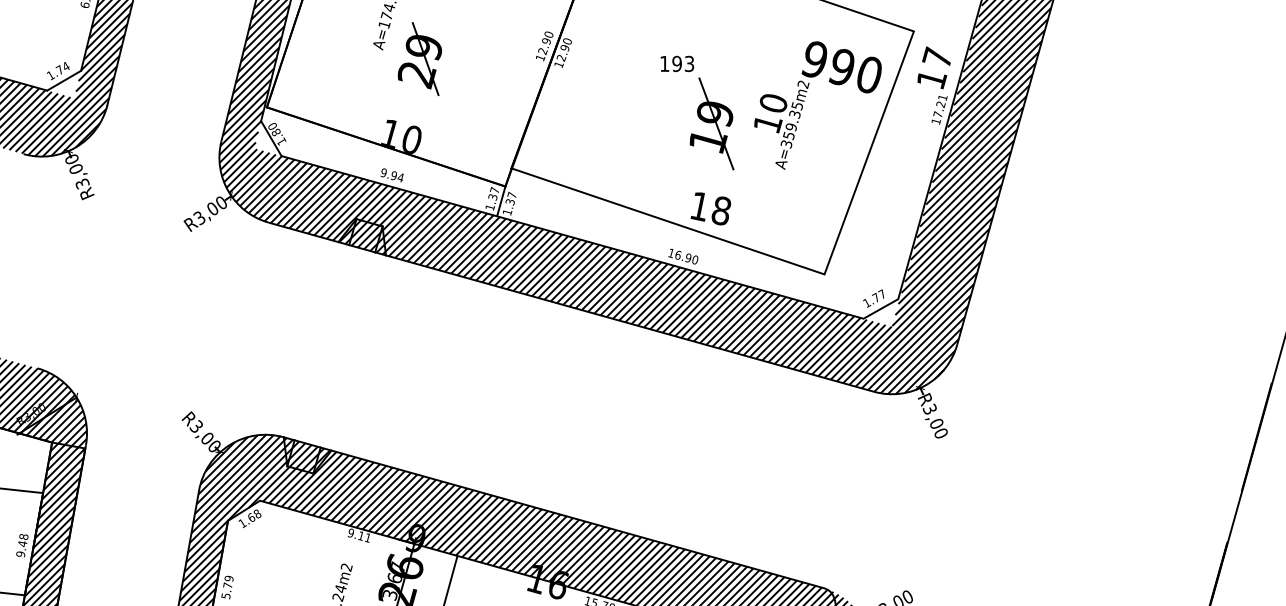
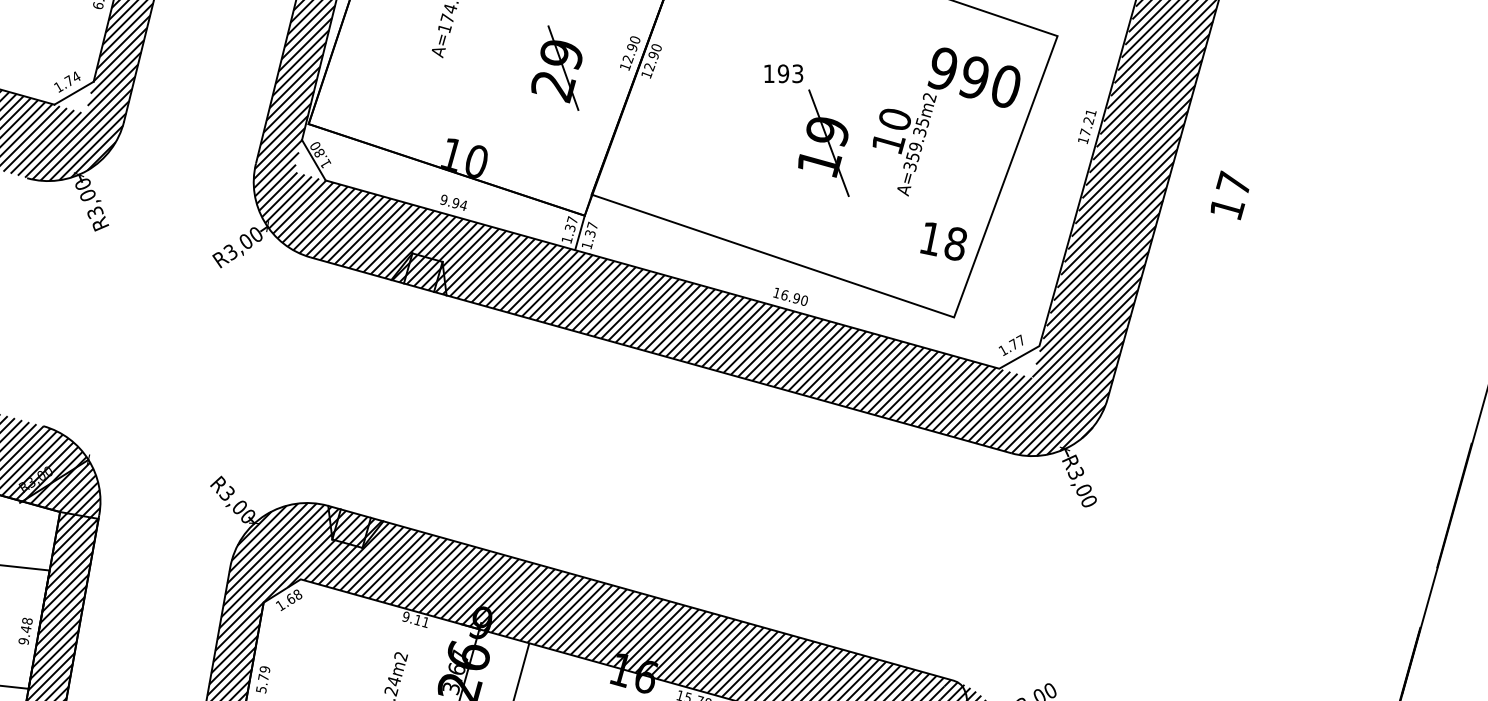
part: (419, 58) -> (556, 67), moved
text: (933, 67) -> (1229, 195), moved
text: (710, 208) -> (943, 241), moved

